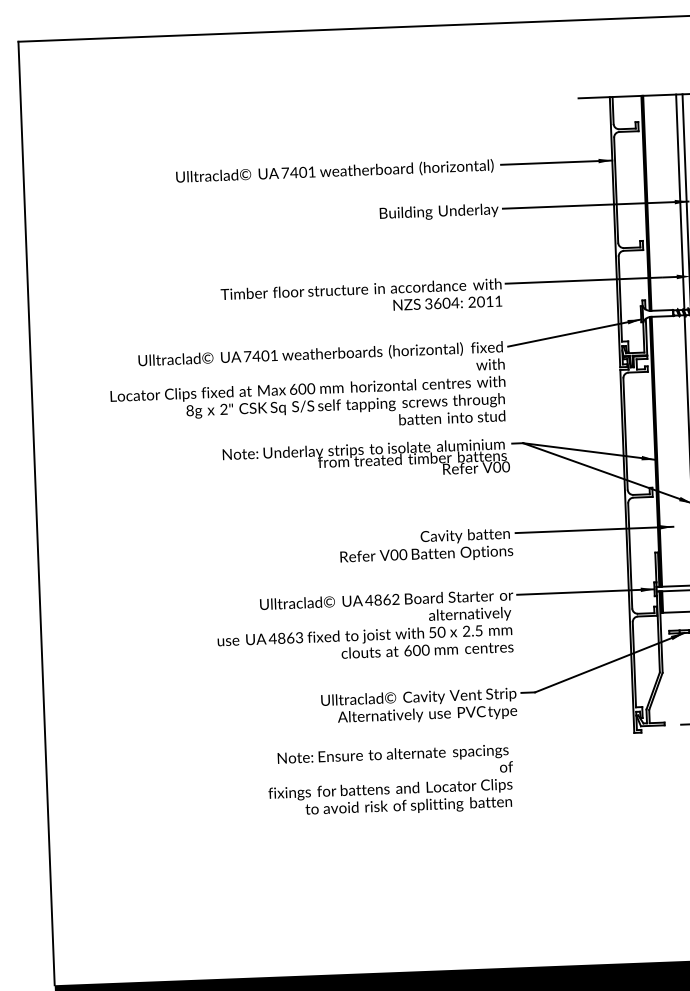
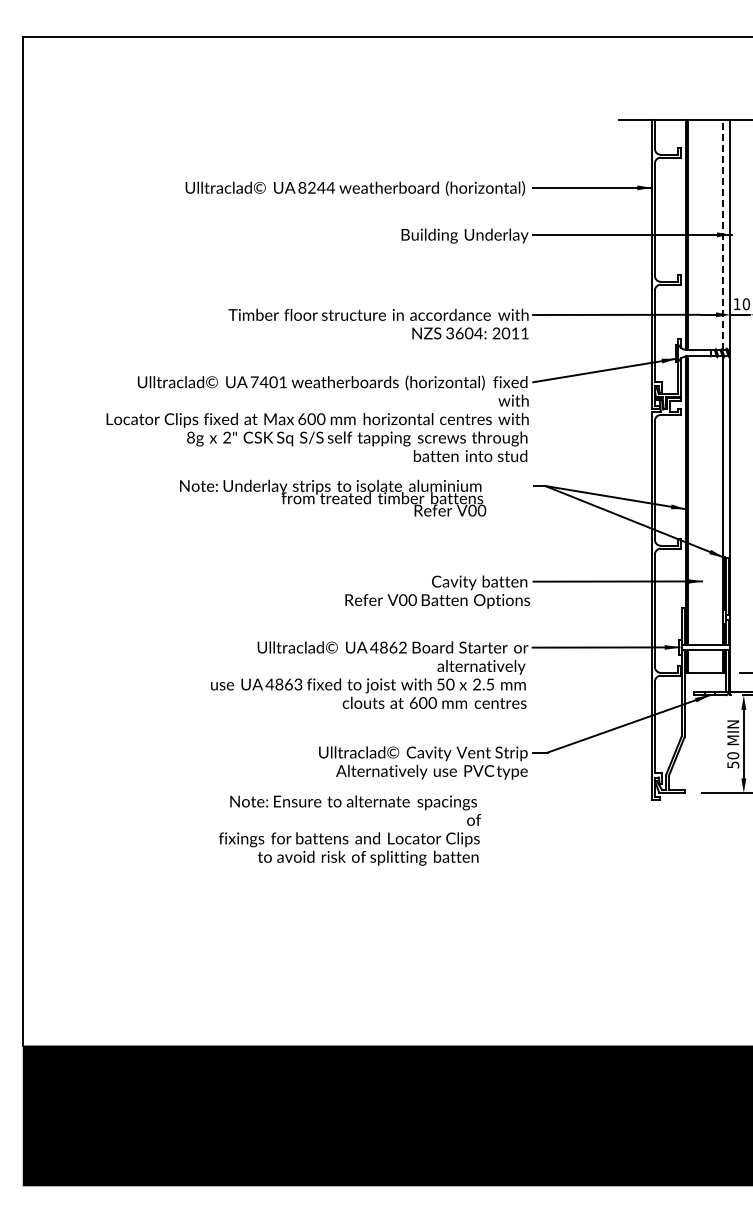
text: (298, 172) -> (316, 187), 7401 -> 8244
line: (679, 201) -> (722, 234), solid -> dashed
text: (366, 459) -> (333, 497), moved
text: (390, 781) -> (349, 830), moved

